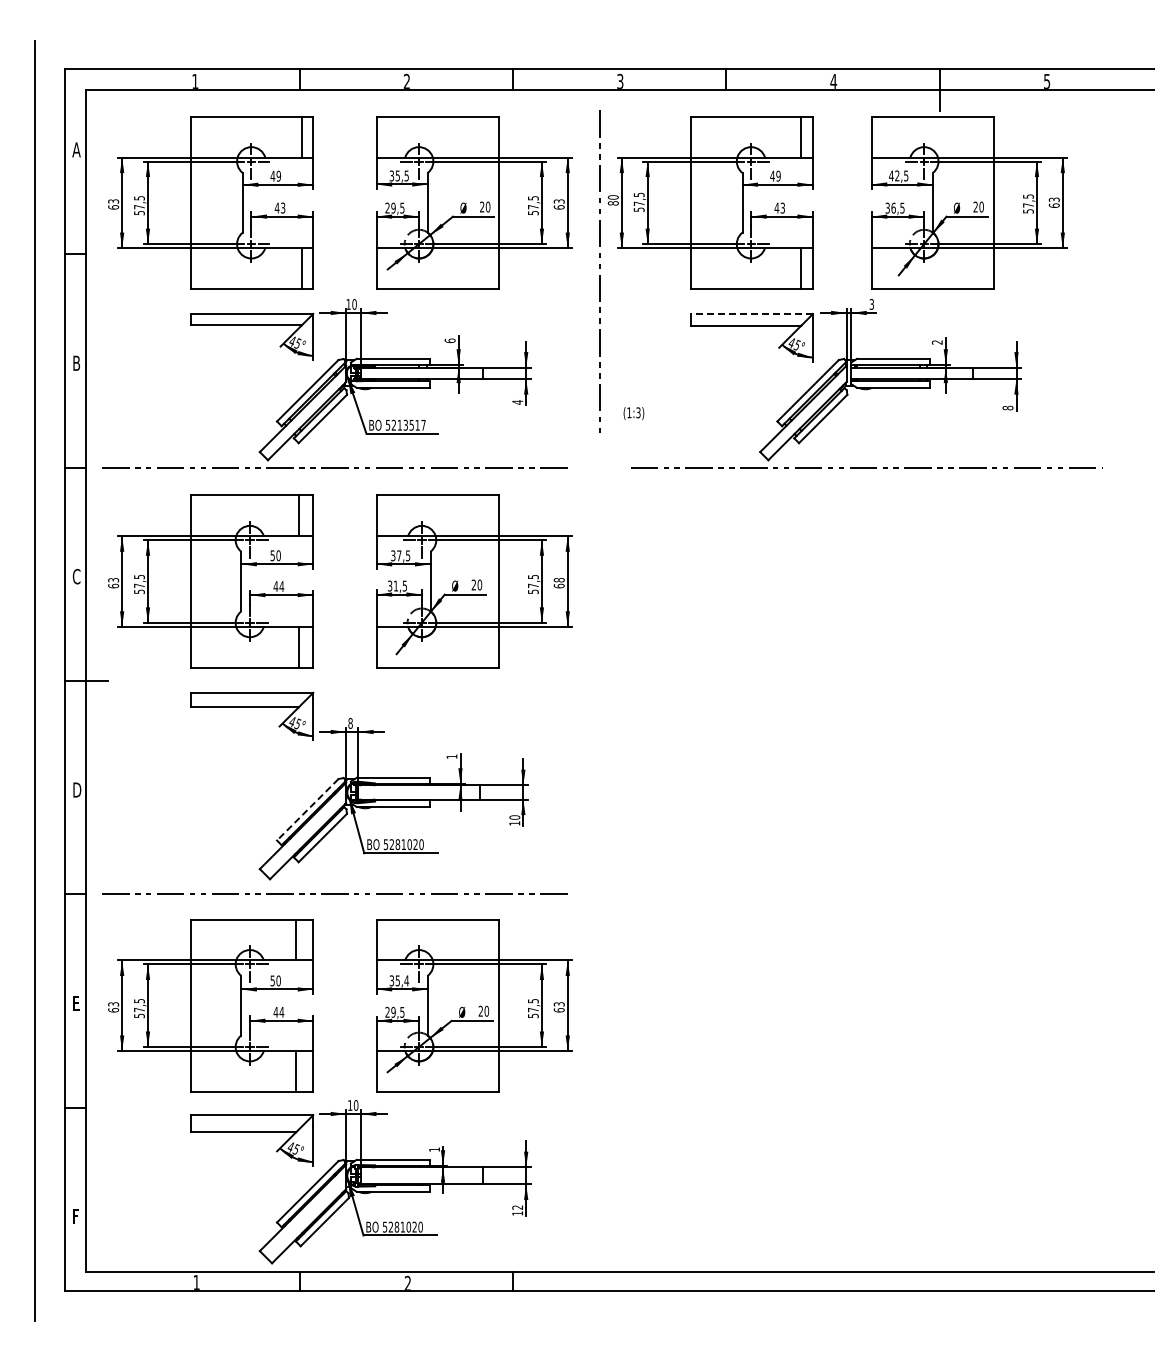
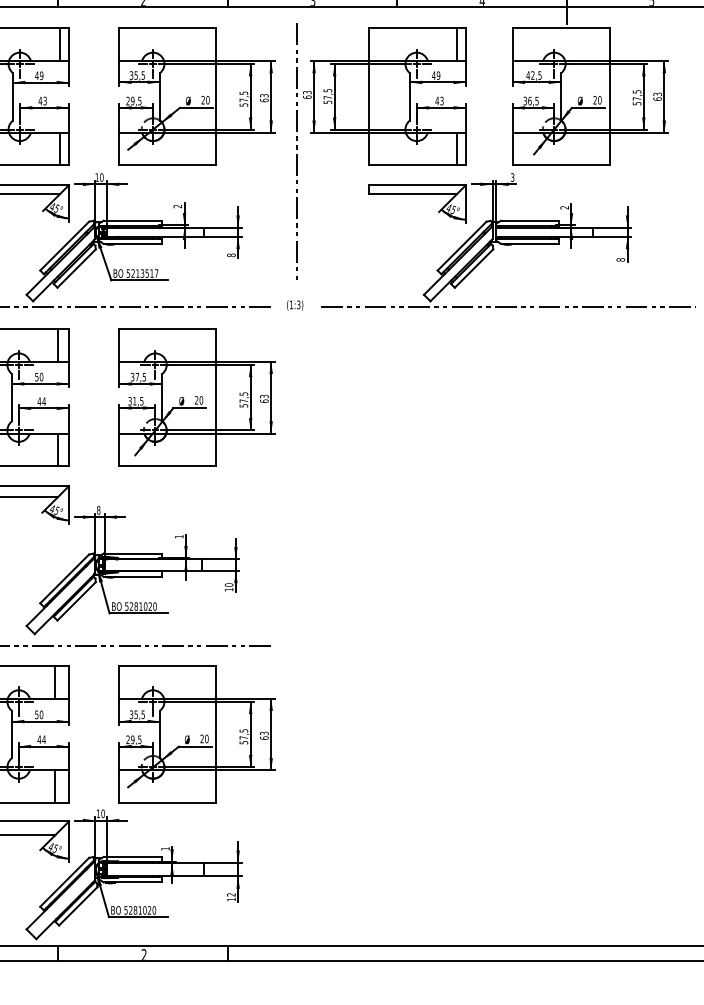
text: (612, 200) -> (306, 95), 80 -> 63
line: (751, 314) -> (417, 185), dashed -> solid
text: (449, 340) -> (177, 206), 6 -> 2
text: (517, 402) -> (231, 255), 4 -> 8
text: (633, 413) -> (294, 305), moved
text: (558, 580) -> (263, 396), 68 -> 63
line: (307, 810) -> (64, 579), dashed -> solid
text: (406, 980) -> (143, 714), 35,4 -> 35,5

